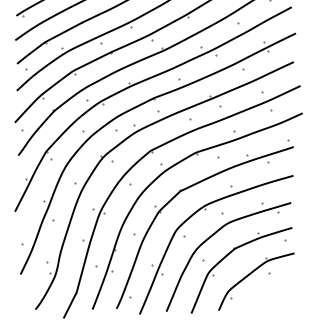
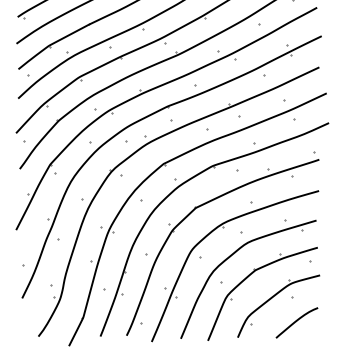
curve: (272, 296) -> (296, 322), added

